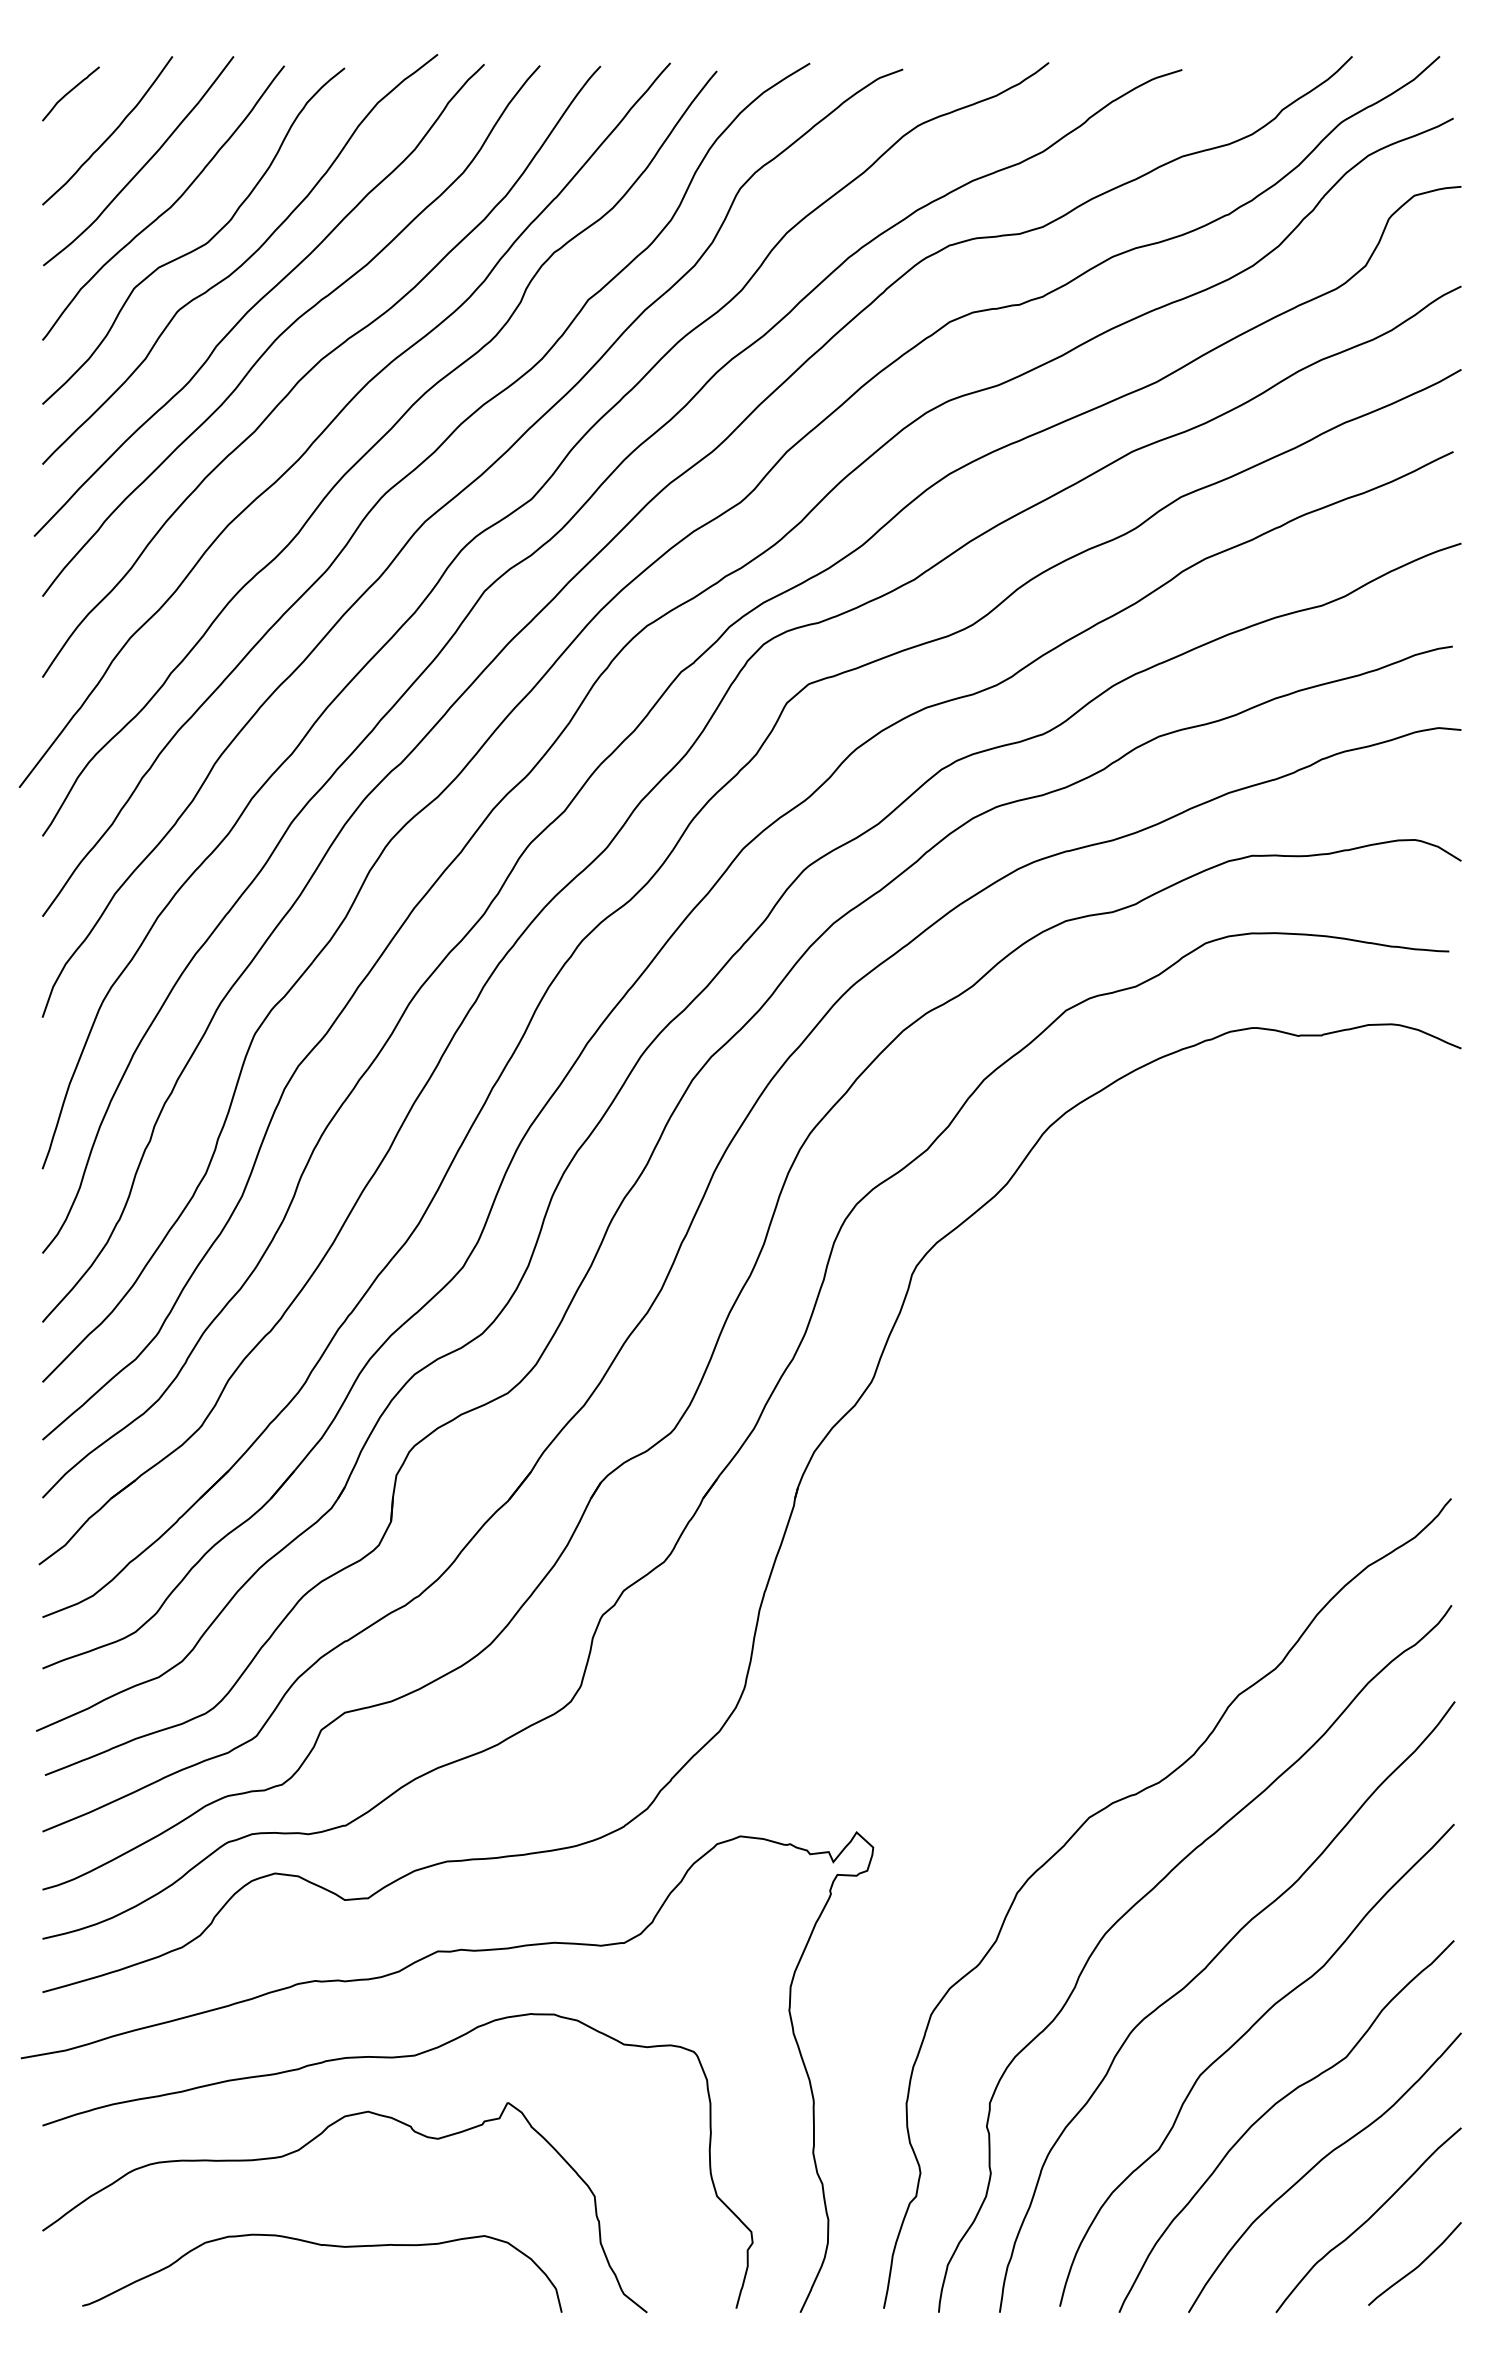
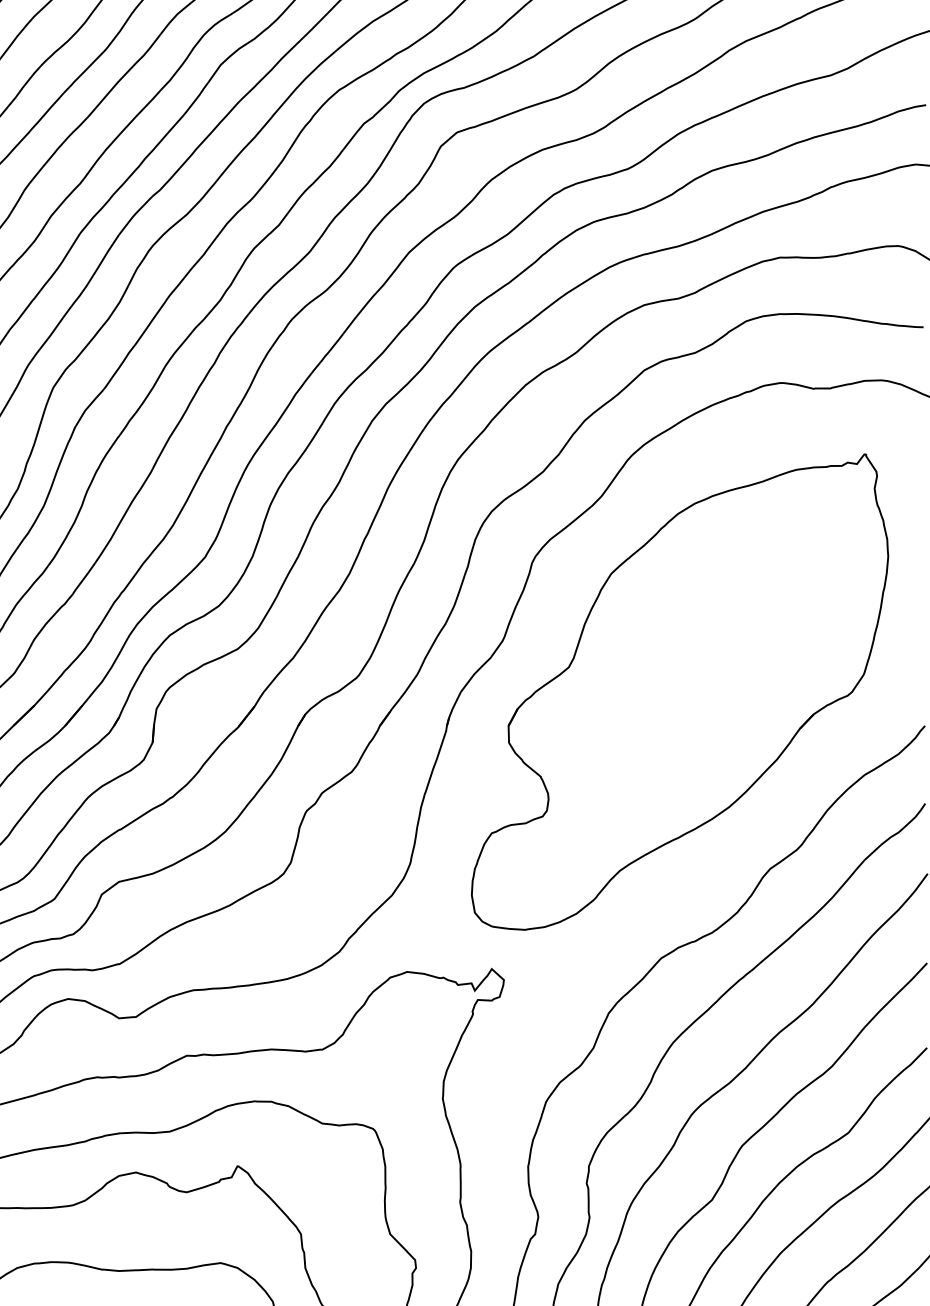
part: (1114, 1452) -> (679, 692), added

